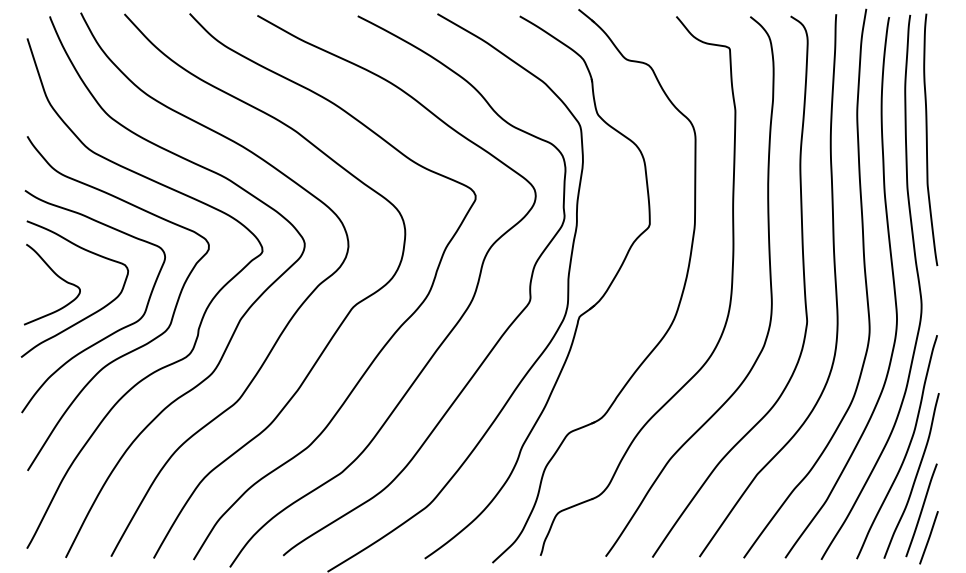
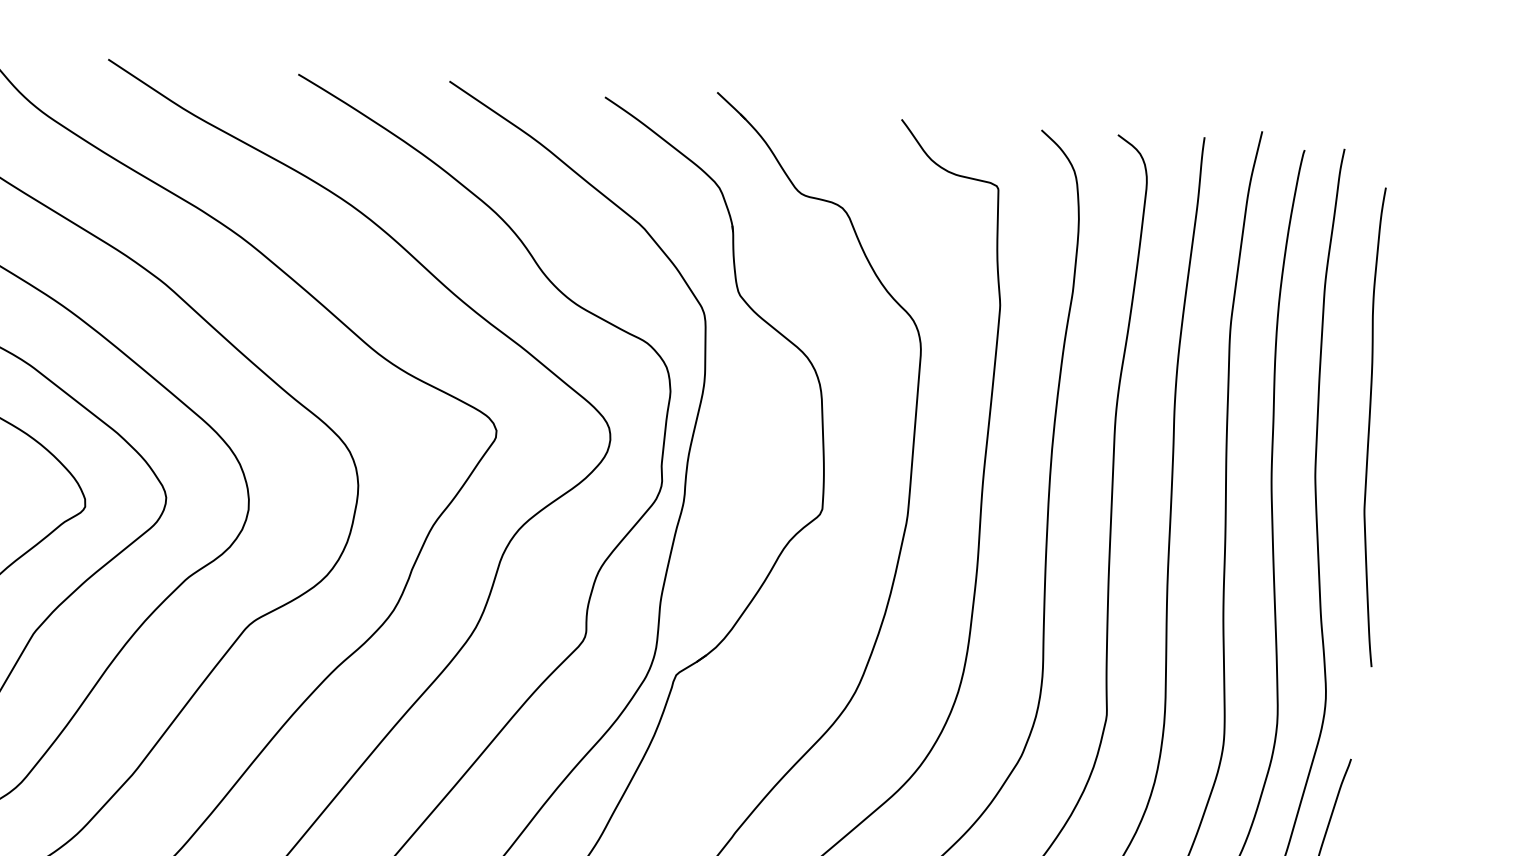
curve: (927, 139) -> (1370, 426), moved

